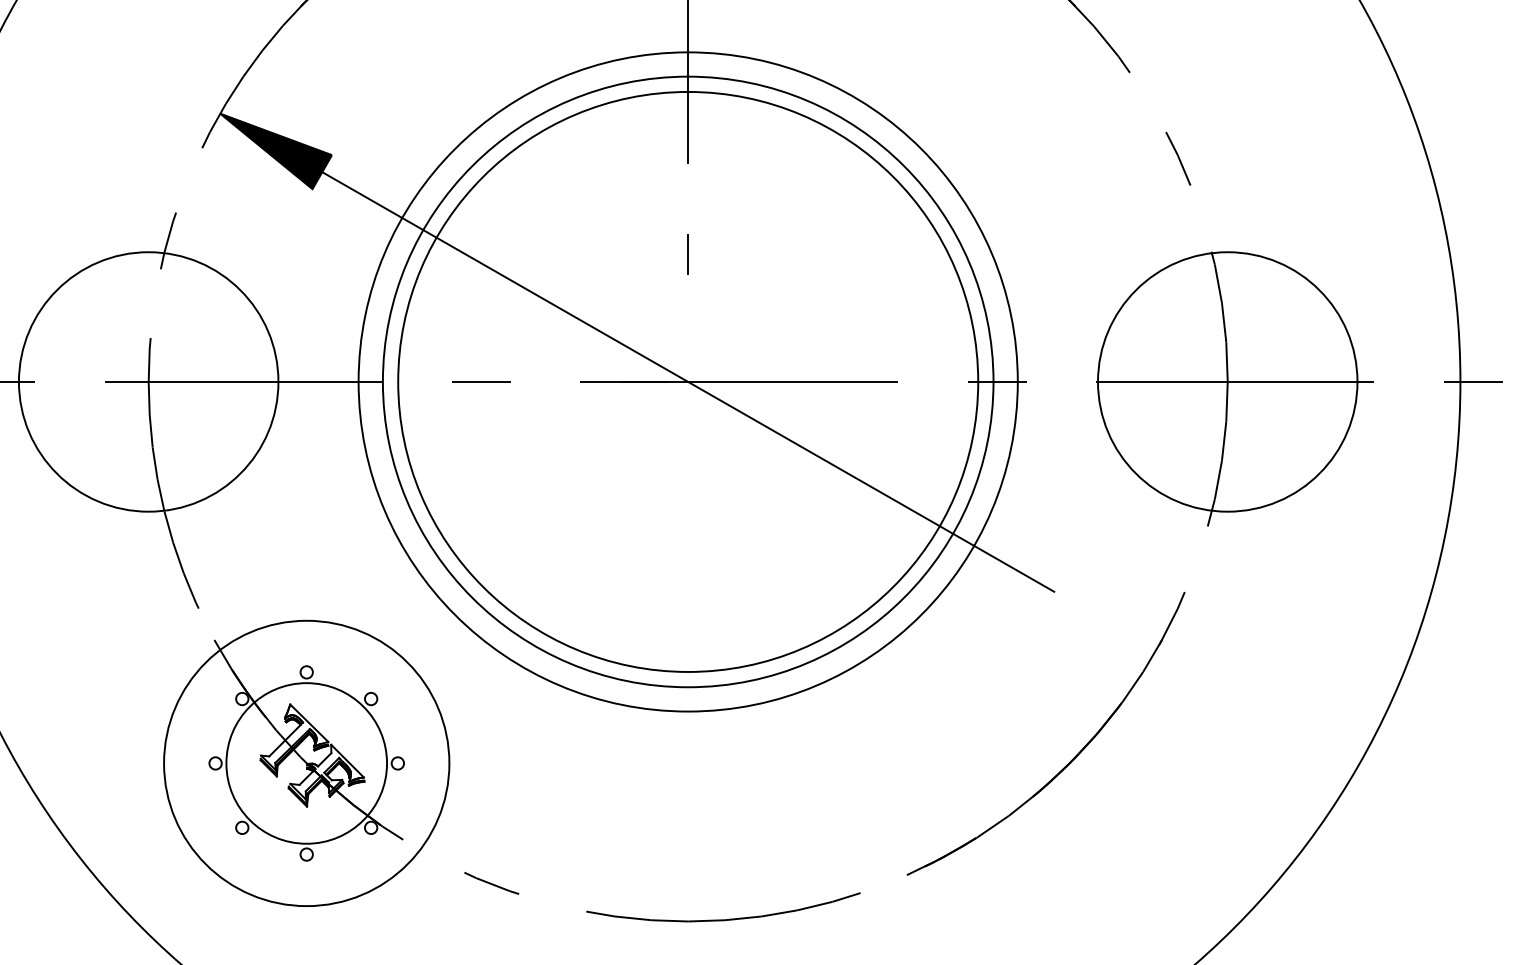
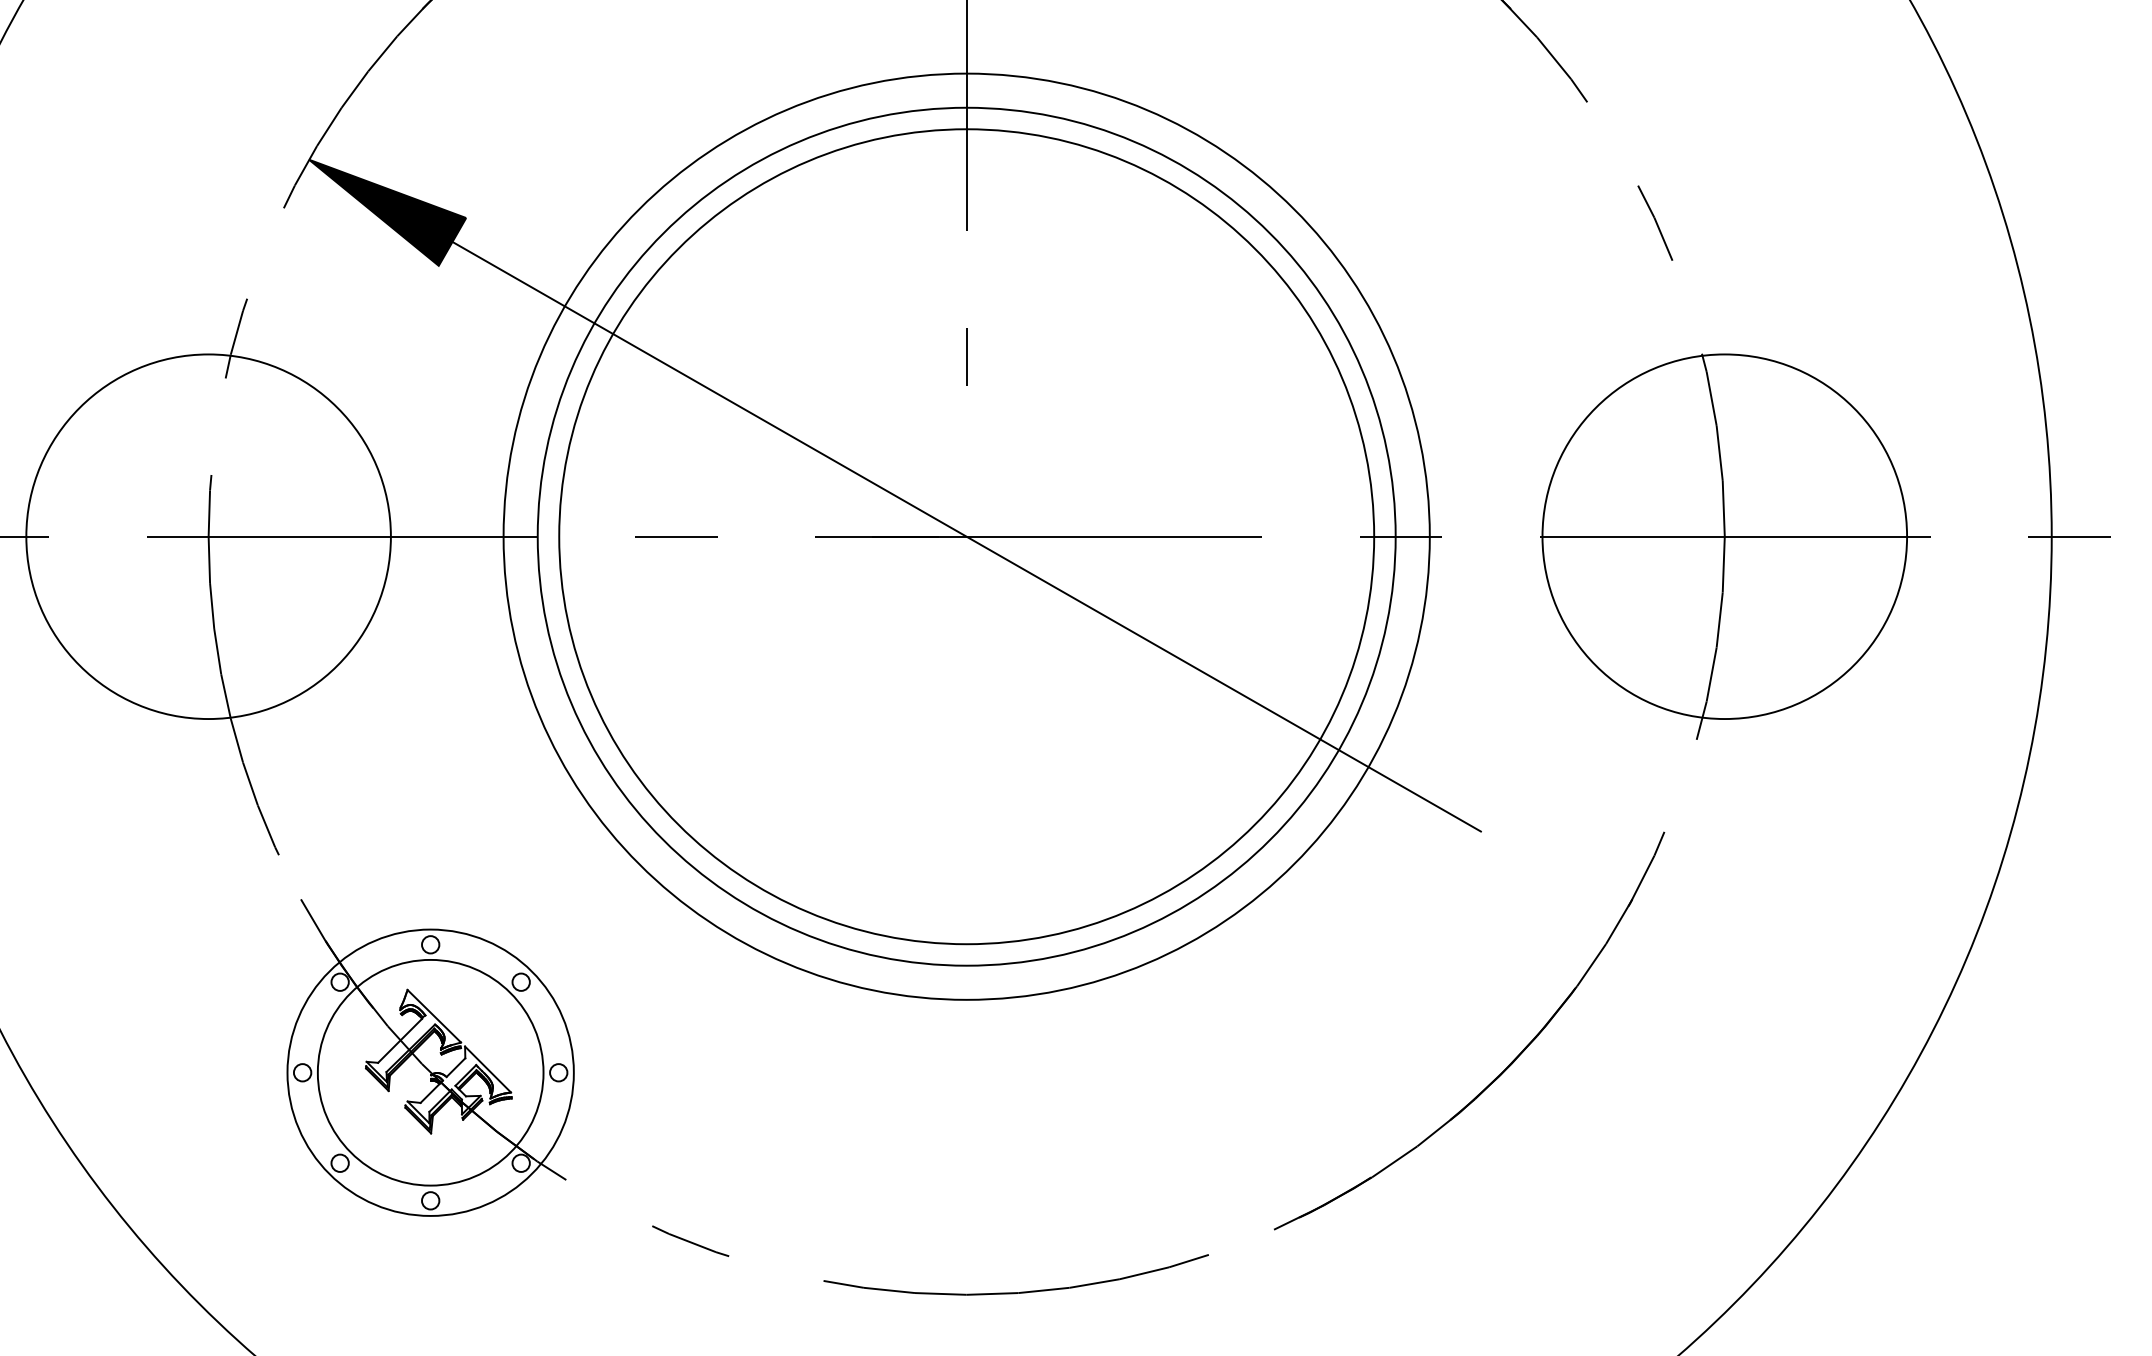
circle: (306, 763) -> (430, 1072), size x0.71

